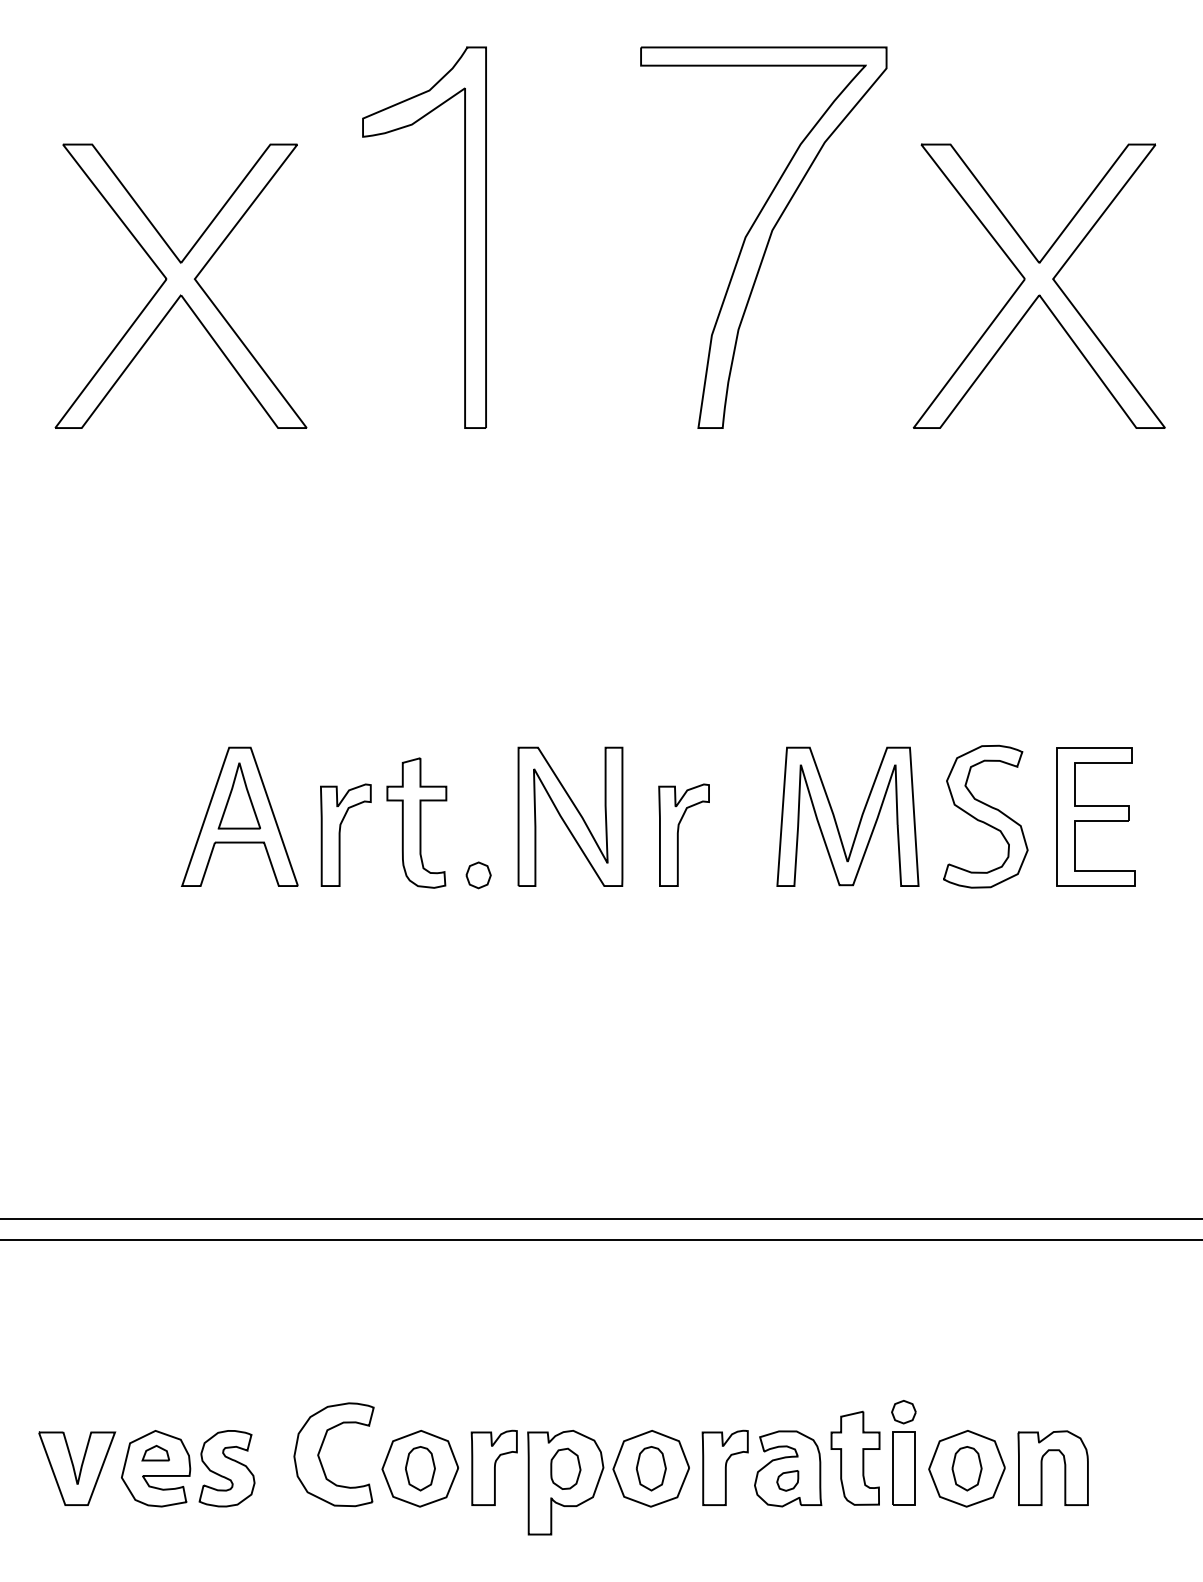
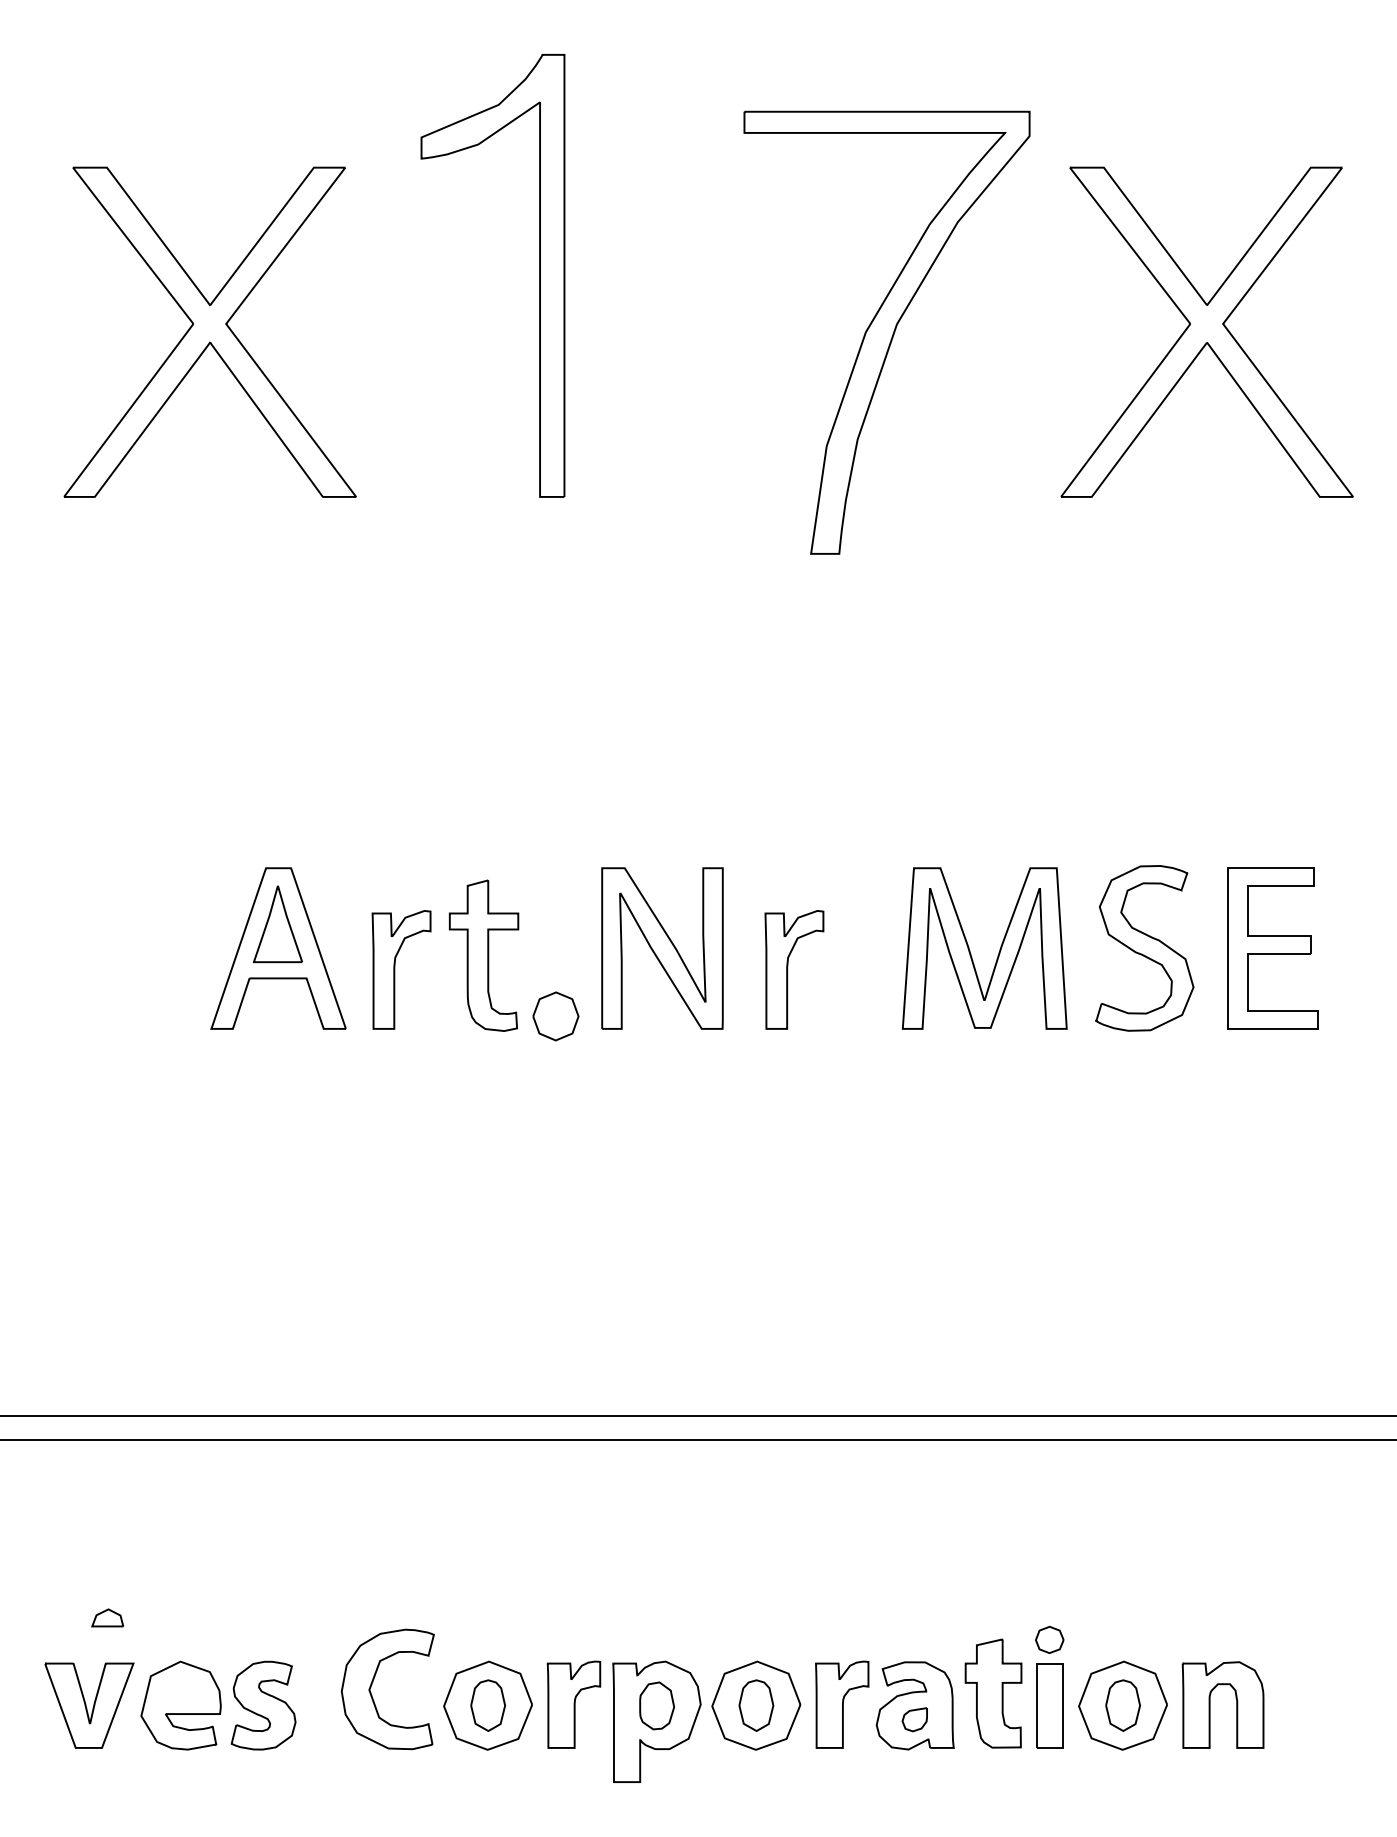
part: (763, 237) -> (886, 332), moved
part: (478, 875) -> (555, 1016), size x1.6
part: (155, 1453) -> (107, 1618), moved

